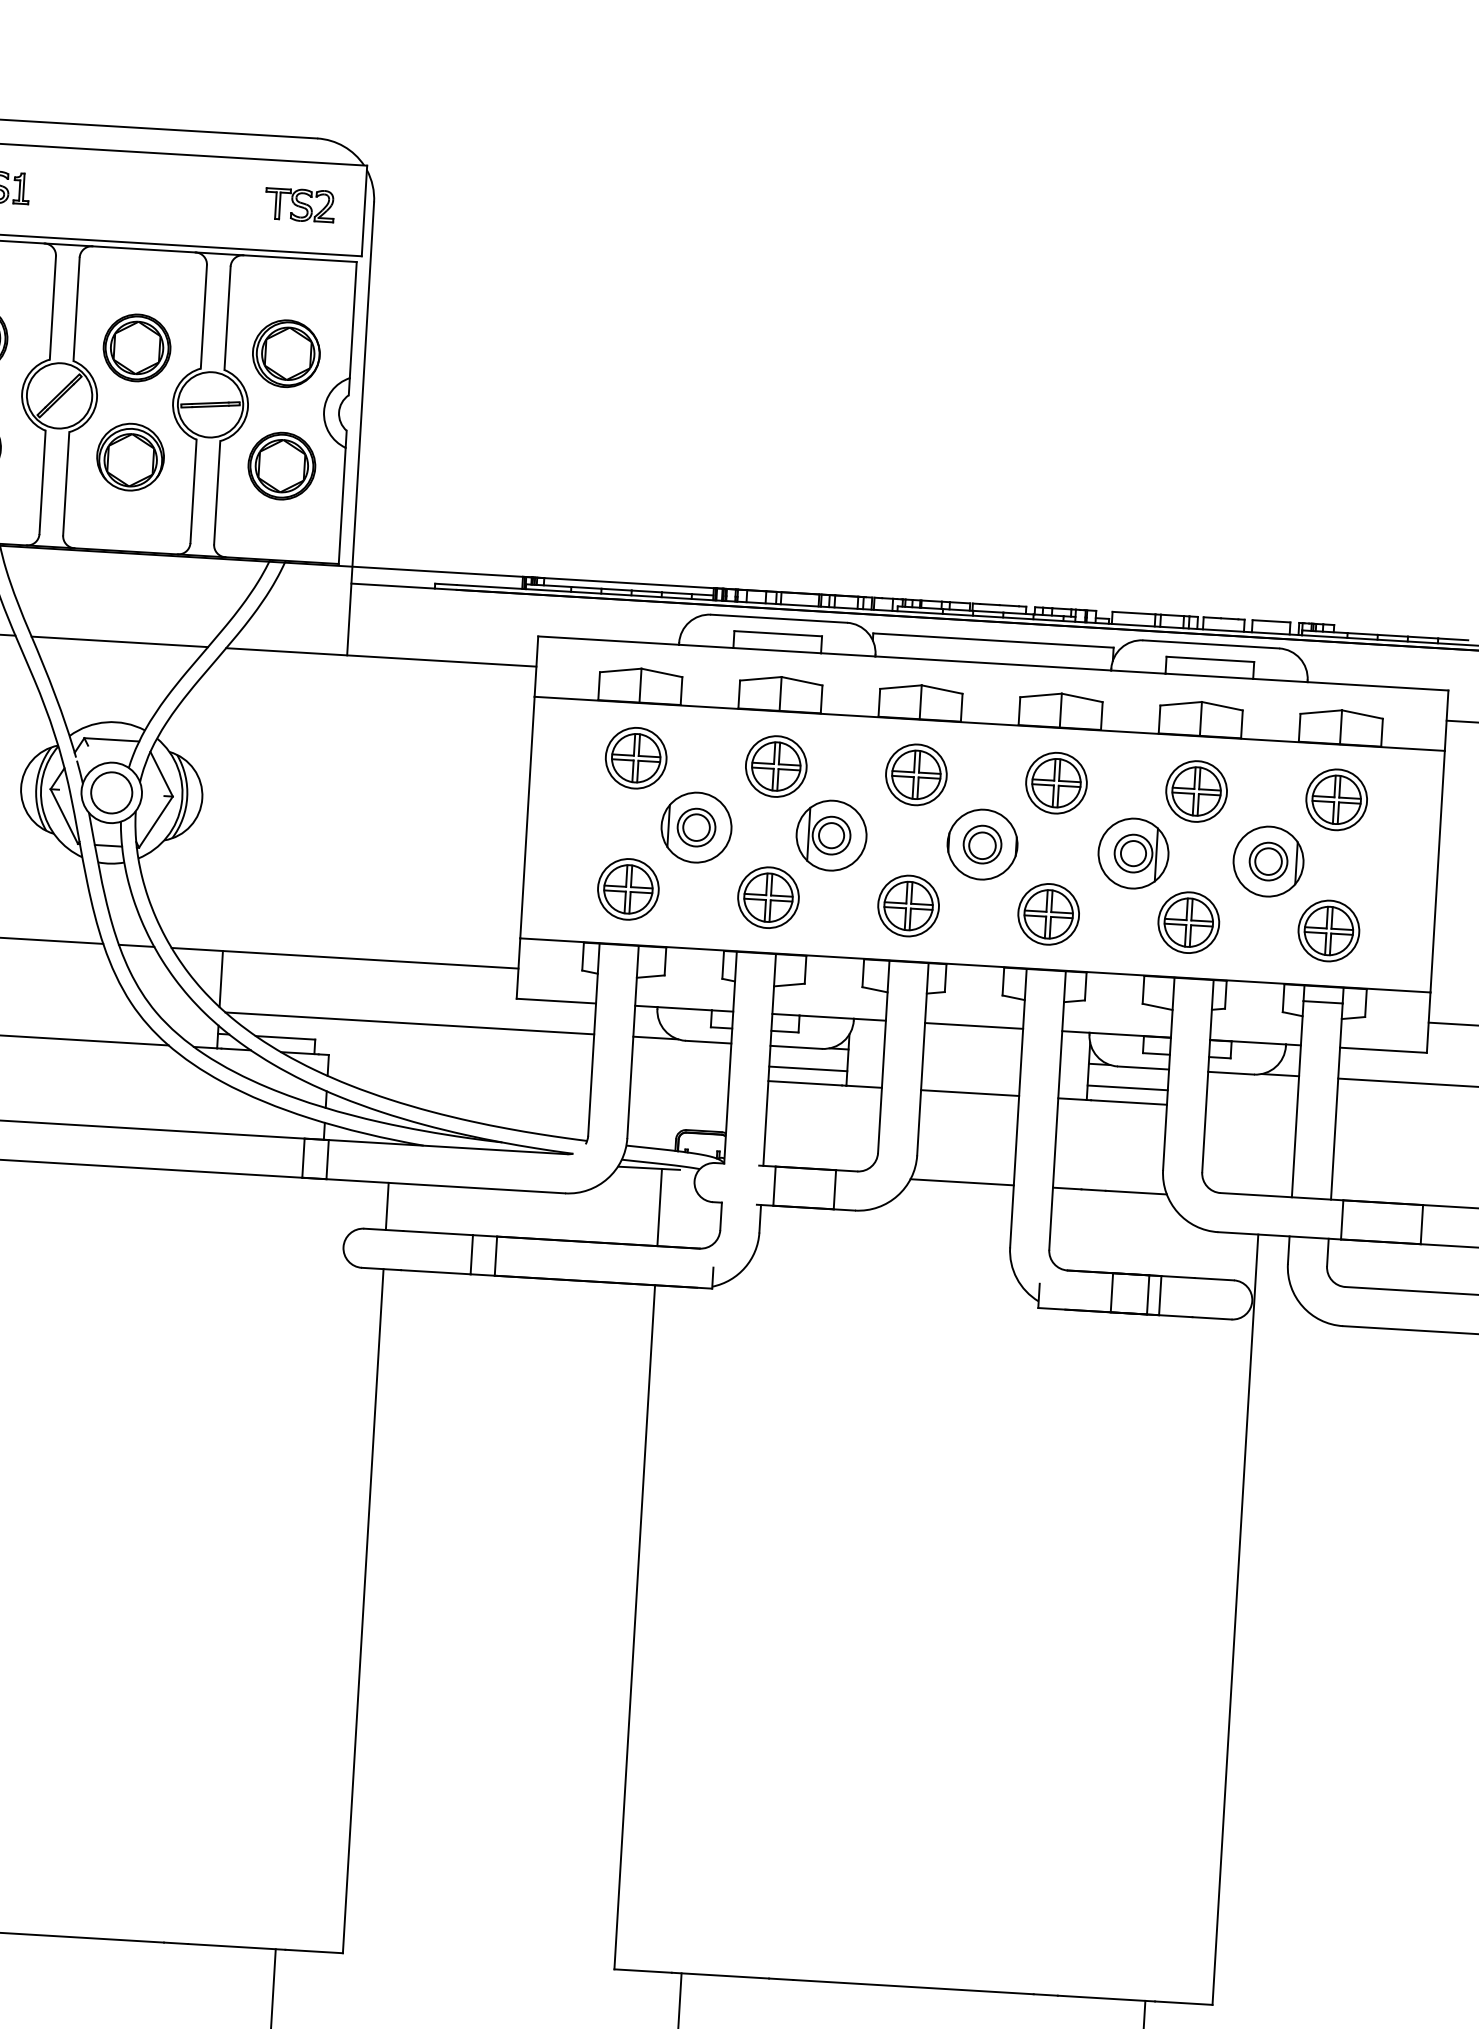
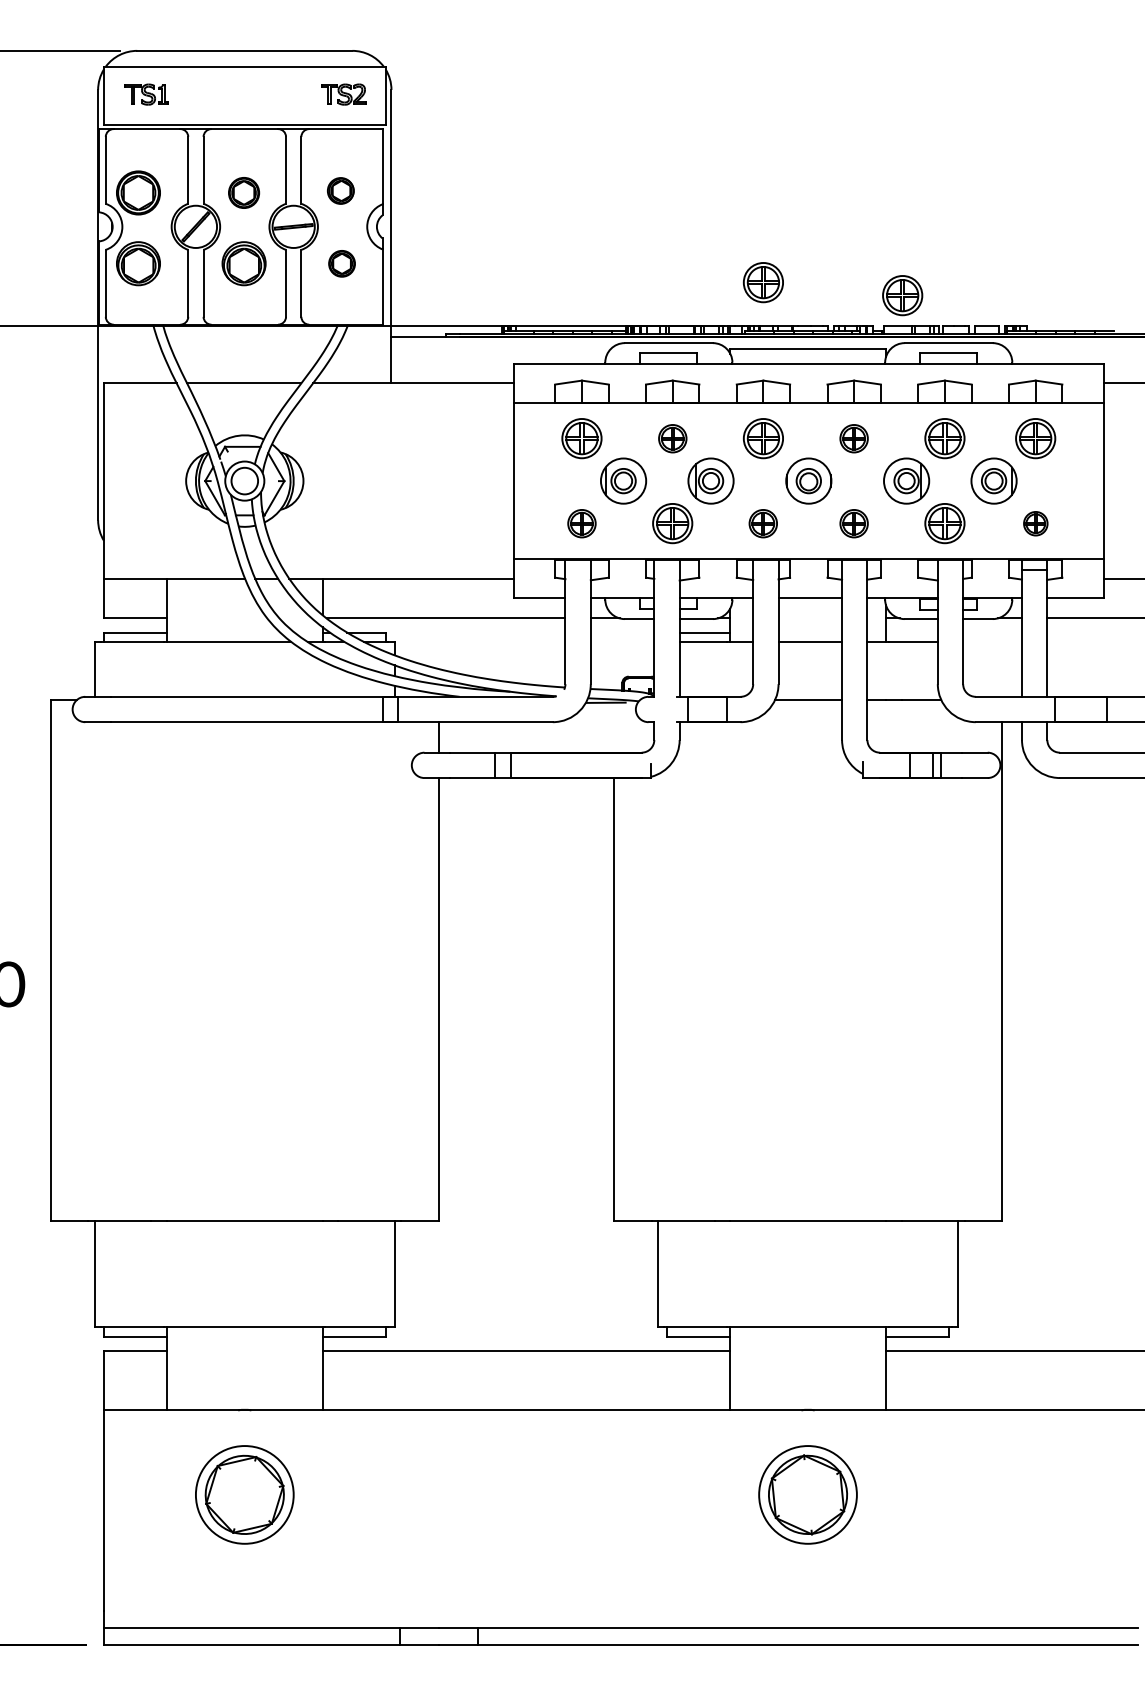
part: (136, 347) -> (243, 192), size x0.7
part: (286, 352) -> (340, 190), size x0.6
part: (280, 465) -> (341, 263), size x0.6
part: (929, 533) -> (762, 282), added
part: (1144, 566) -> (902, 295), added
part: (775, 766) -> (672, 438), size x0.7
part: (1055, 782) -> (853, 438), size x0.7
part: (627, 889) -> (581, 523), size x0.7
part: (907, 905) -> (762, 523), size x0.7
part: (1047, 914) -> (853, 523), size x0.7
part: (1328, 930) -> (1035, 523), size x0.6
line: (1127, 1087) -> (911, 632), removed
line: (659, 1207) -> (614, 727), removed

